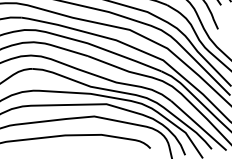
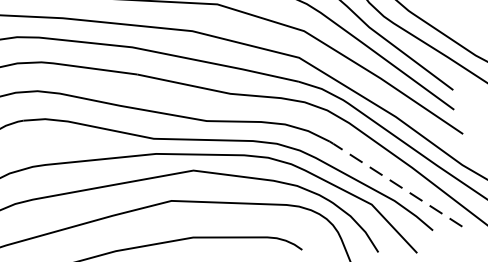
line: (198, 125) -> (396, 184), solid -> dashed

